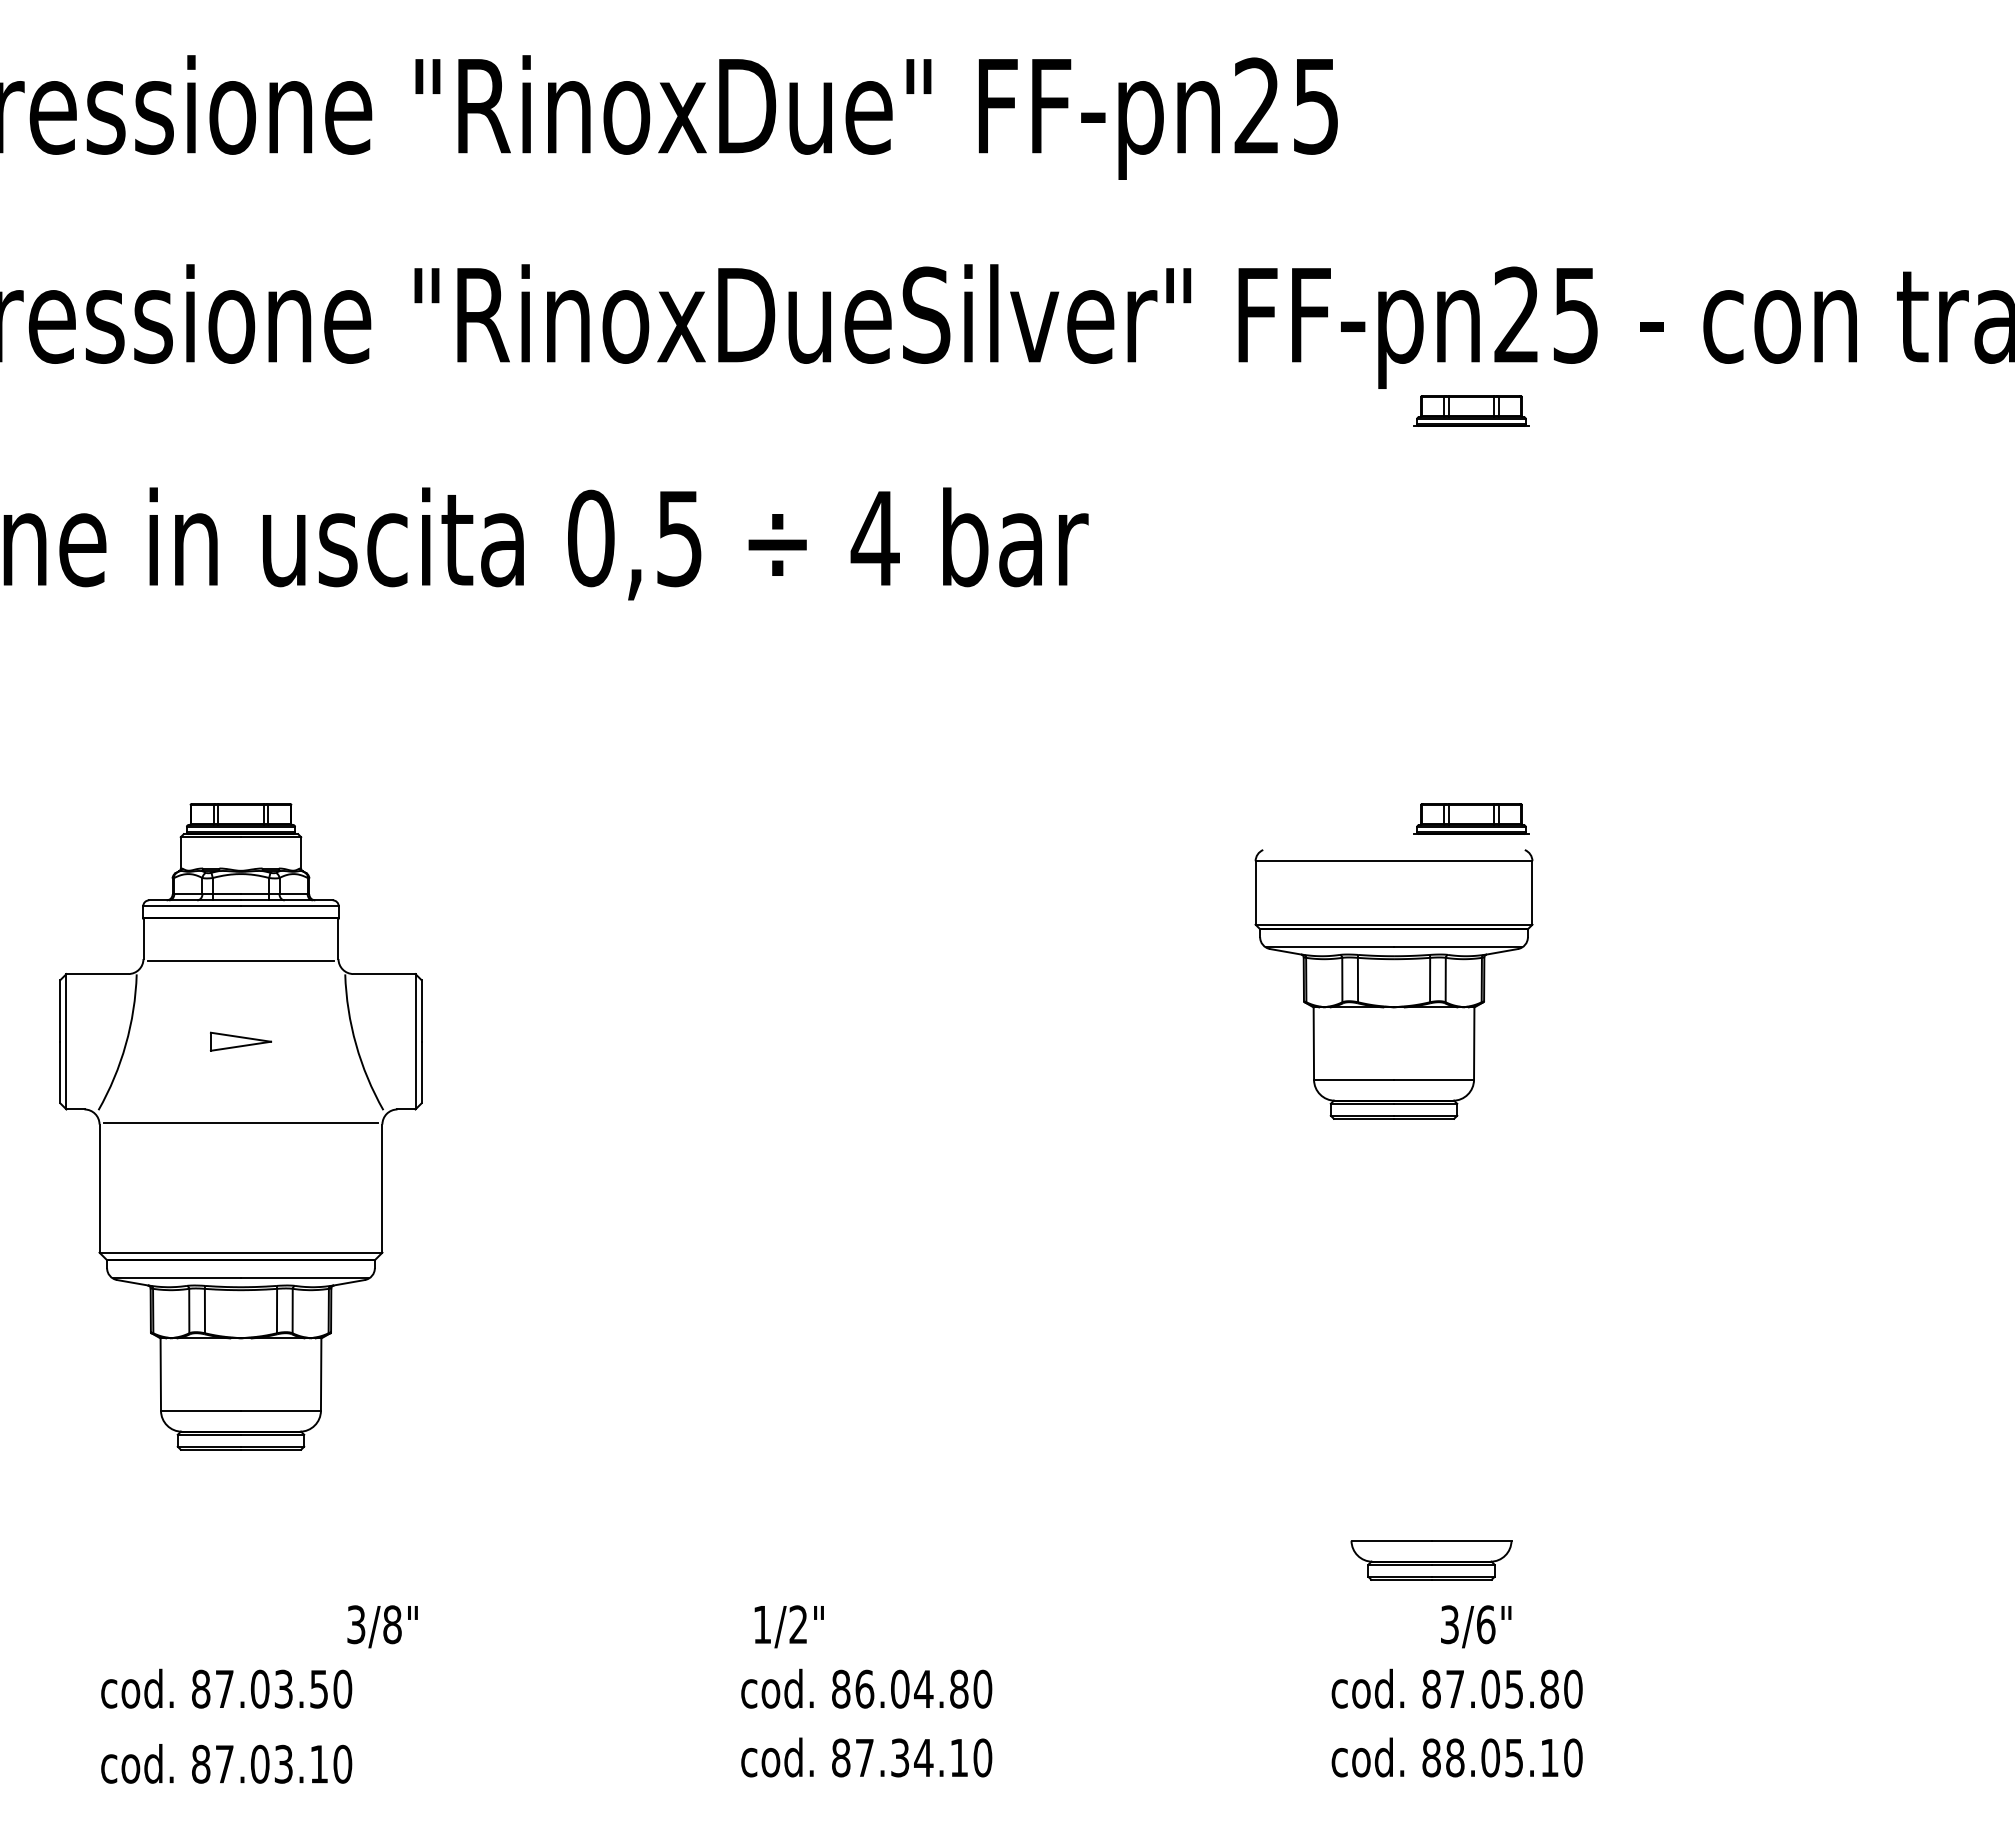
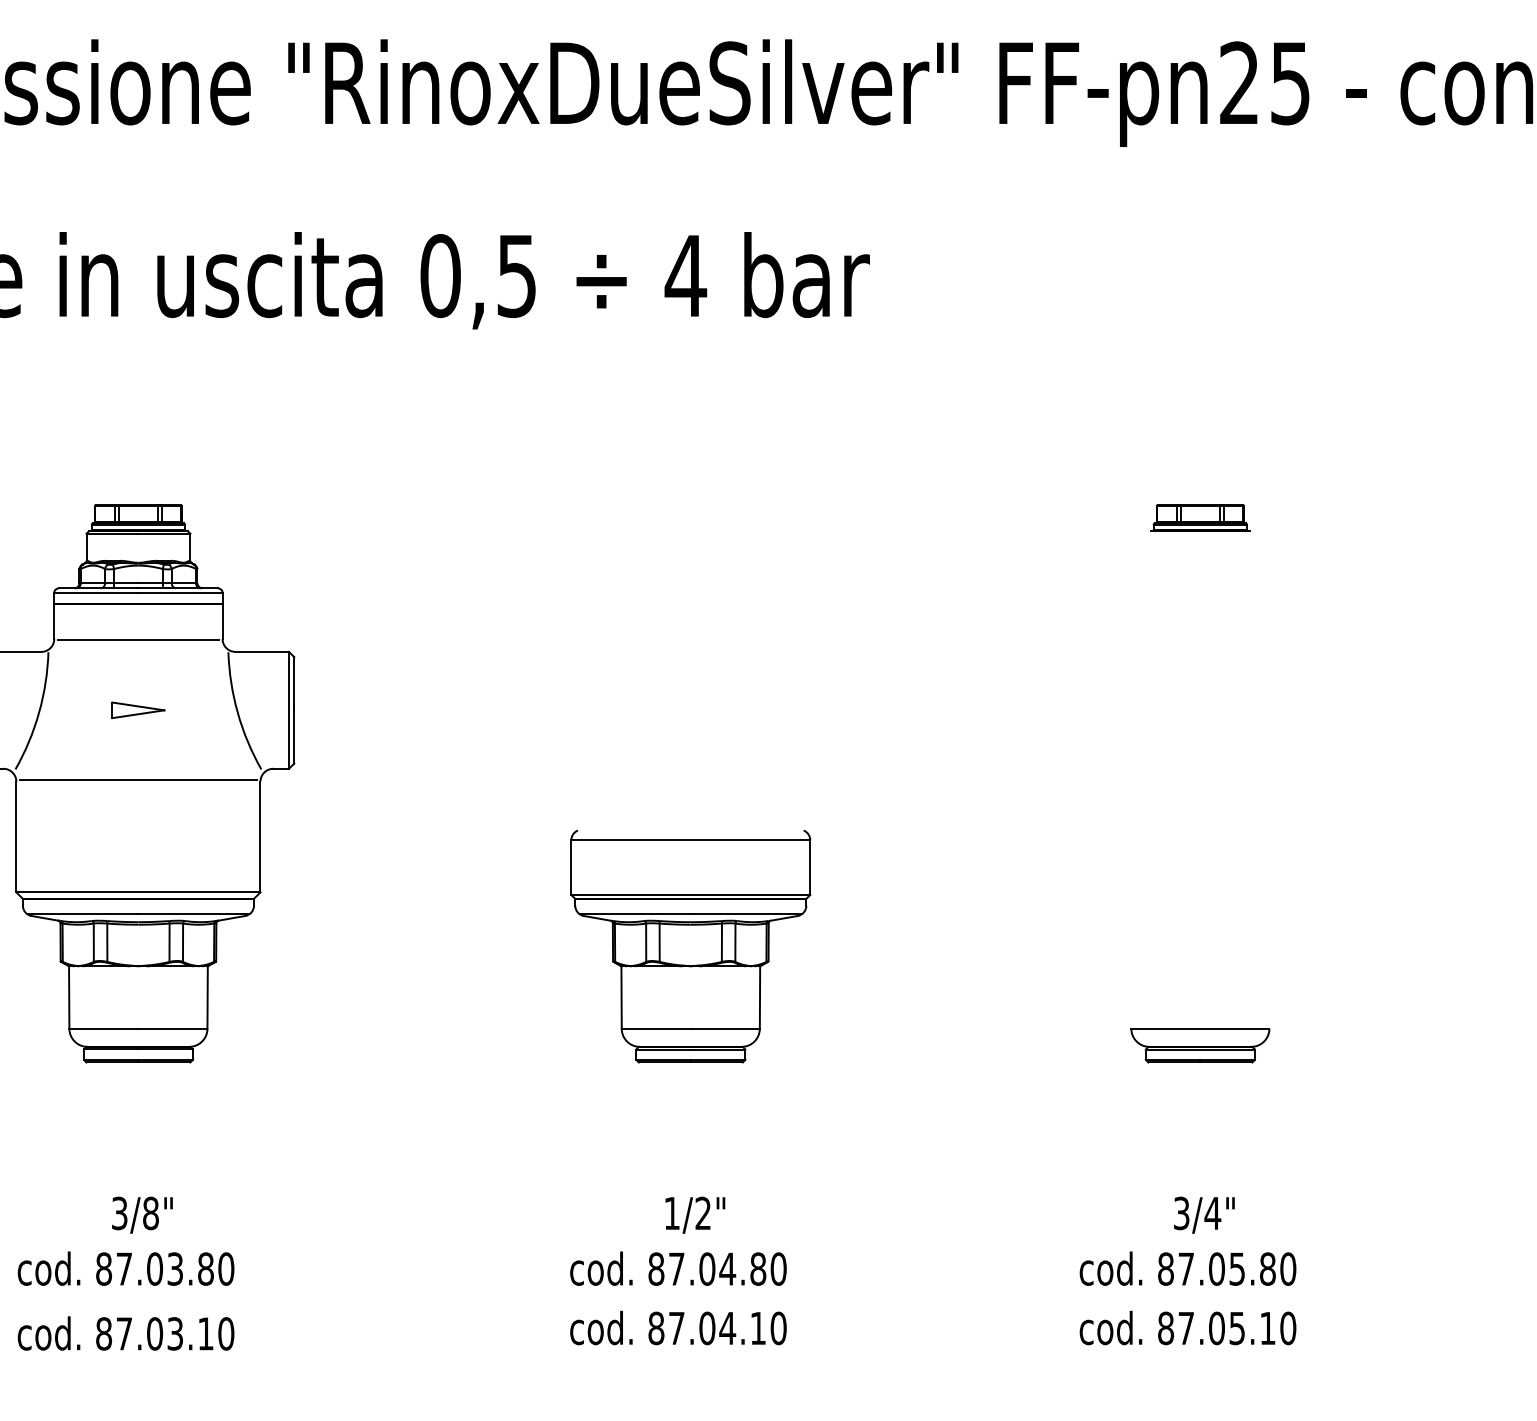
part: (1471, 410) -> (1200, 165), removed
part: (1393, 984) -> (690, 946), moved
part: (1431, 1560) -> (1200, 1045), moved
text: (1485, 1624) -> (1212, 1213), 3/6" -> 3/4"
text: (382, 1626) -> (142, 1214), moved
text: (788, 1626) -> (694, 1214), moved
text: (319, 1688) -> (206, 1268), 87.03.50 -> 87.03.80
text: (864, 1688) -> (676, 1268), 86.04.80 -> 87.04.80
text: (900, 1757) -> (707, 1328), 87.34.10 -> 87.04.10
text: (1455, 1757) -> (1186, 1328), 88.05.10 -> 87.05.10

